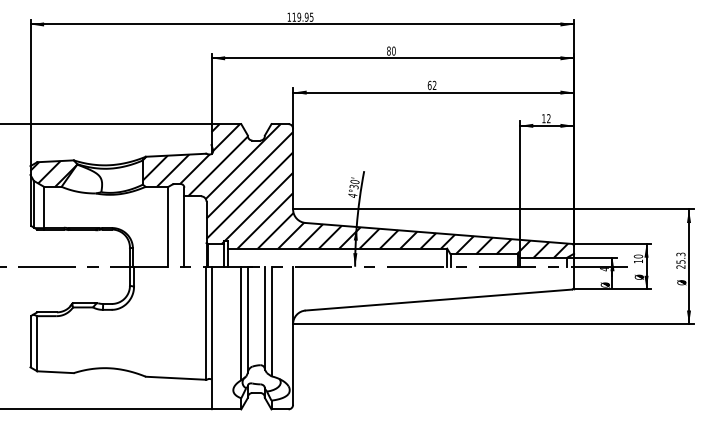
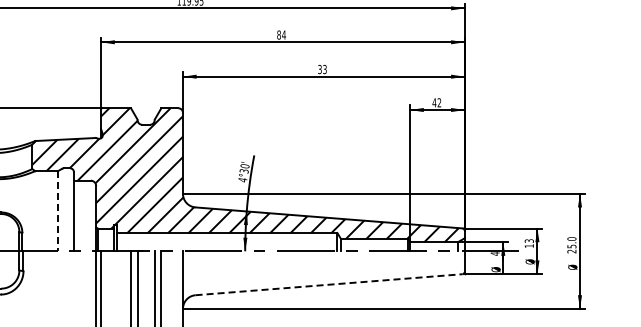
text: (393, 50) -> (283, 34), 80 -> 84
text: (431, 85) -> (321, 69), 62 -> 33
text: (543, 118) -> (434, 102), 12 -> 42
line: (168, 226) -> (58, 210), solid -> dashed
text: (680, 254) -> (571, 239), 25.3 -> 25.0
text: (638, 256) -> (529, 241), 10 -> 13
line: (438, 300) -> (328, 285), solid -> dashed

